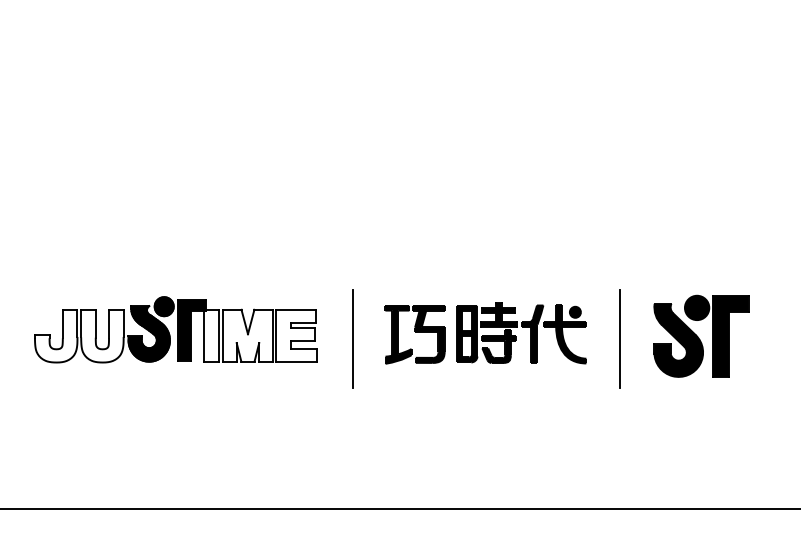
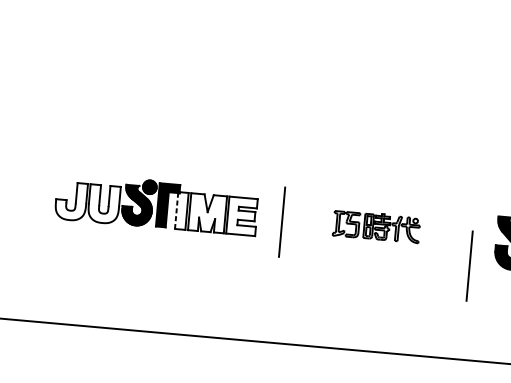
part: (485, 333) -> (376, 226), size x0.6
line: (204, 335) -> (176, 210), solid -> dashed
line: (619, 338) -> (469, 265), moved

